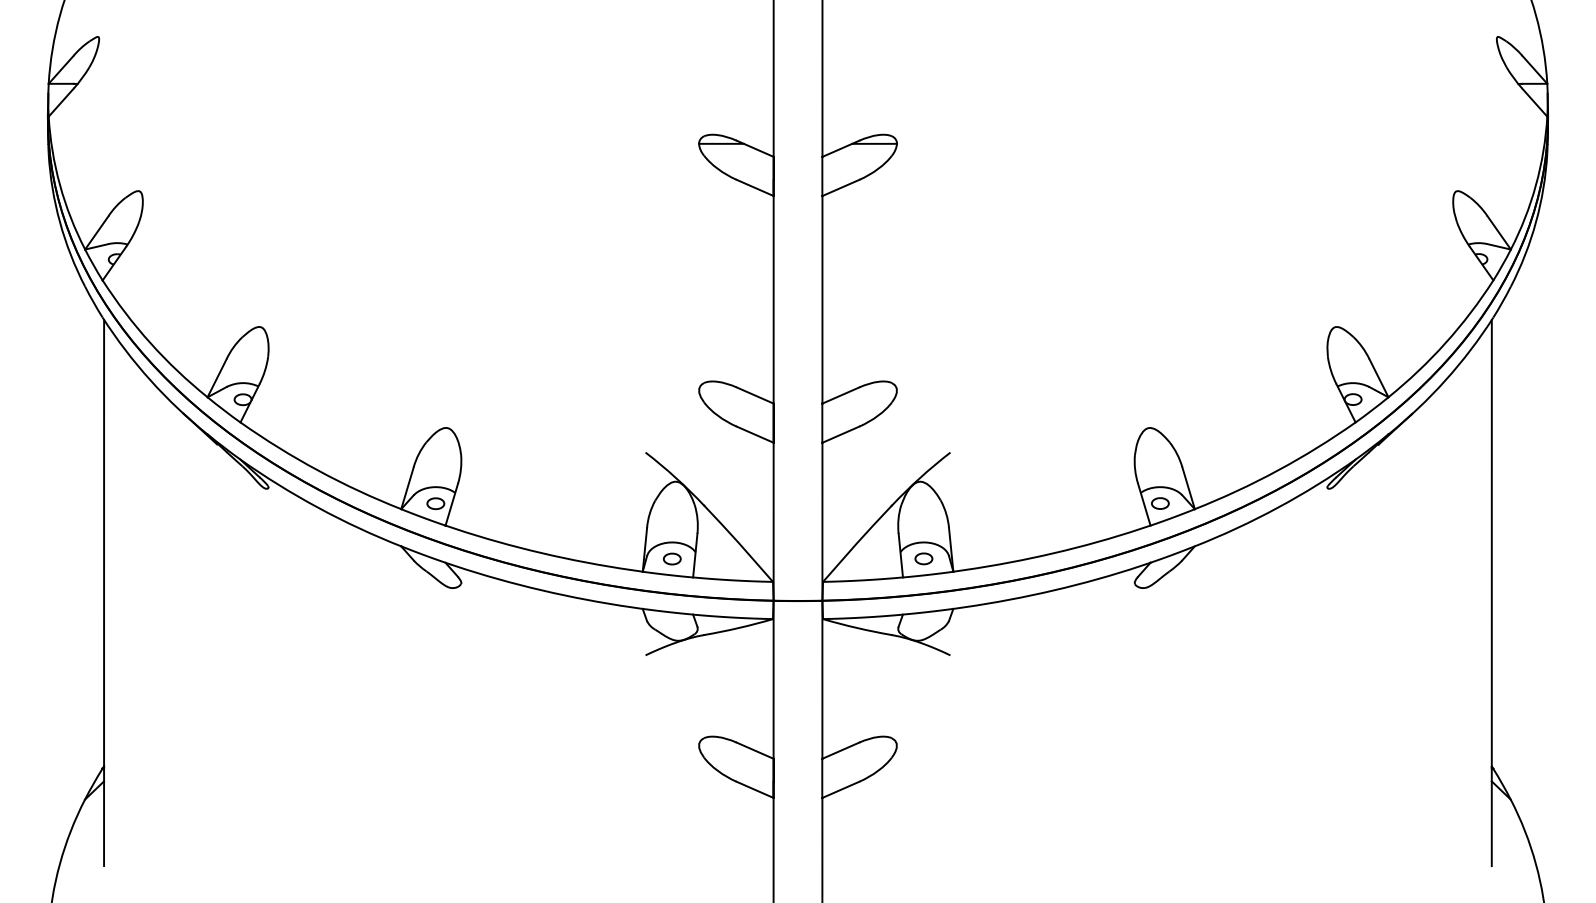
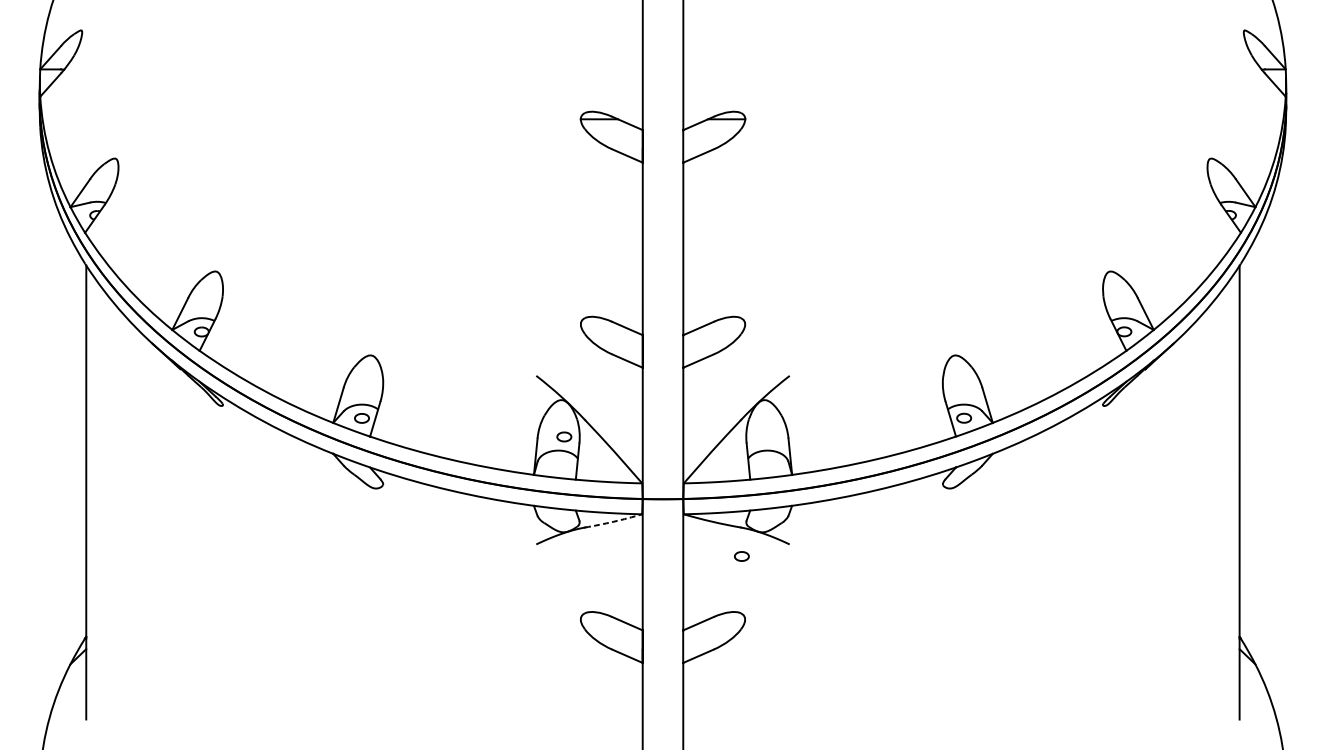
part: (672, 558) -> (564, 436), moved
part: (923, 558) -> (741, 556), moved
arc: (738, 628) -> (613, 522), solid -> dashed

